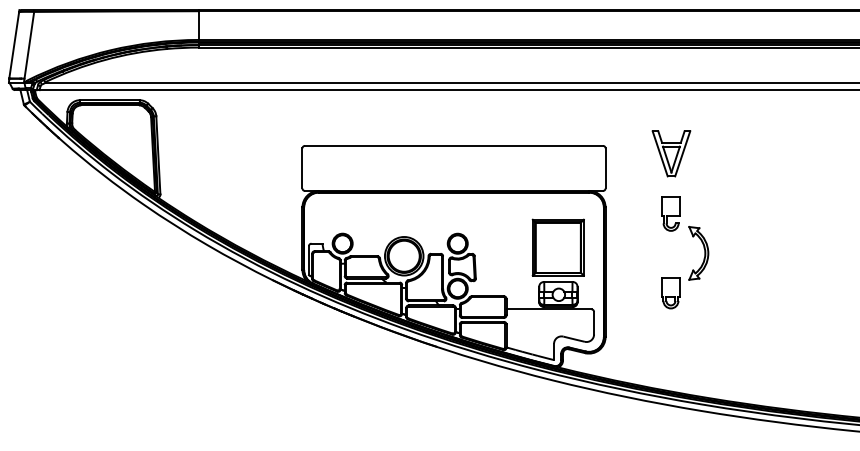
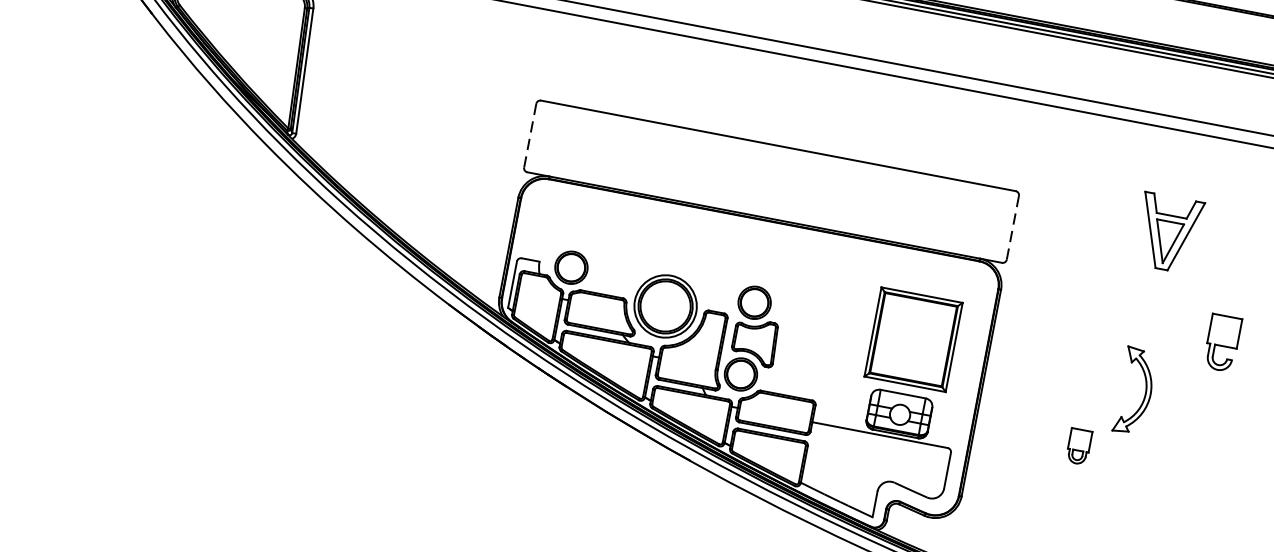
part: (671, 153) -> (1168, 232), moved
line: (605, 167) -> (1013, 226), solid -> dashed
line: (302, 168) -> (530, 135), solid -> dashed
part: (670, 213) -> (1221, 342), moved
part: (670, 293) -> (1078, 446), size x0.7

